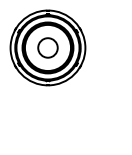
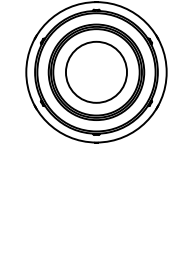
circle: (47, 47) -> (95, 71), size x1.67

